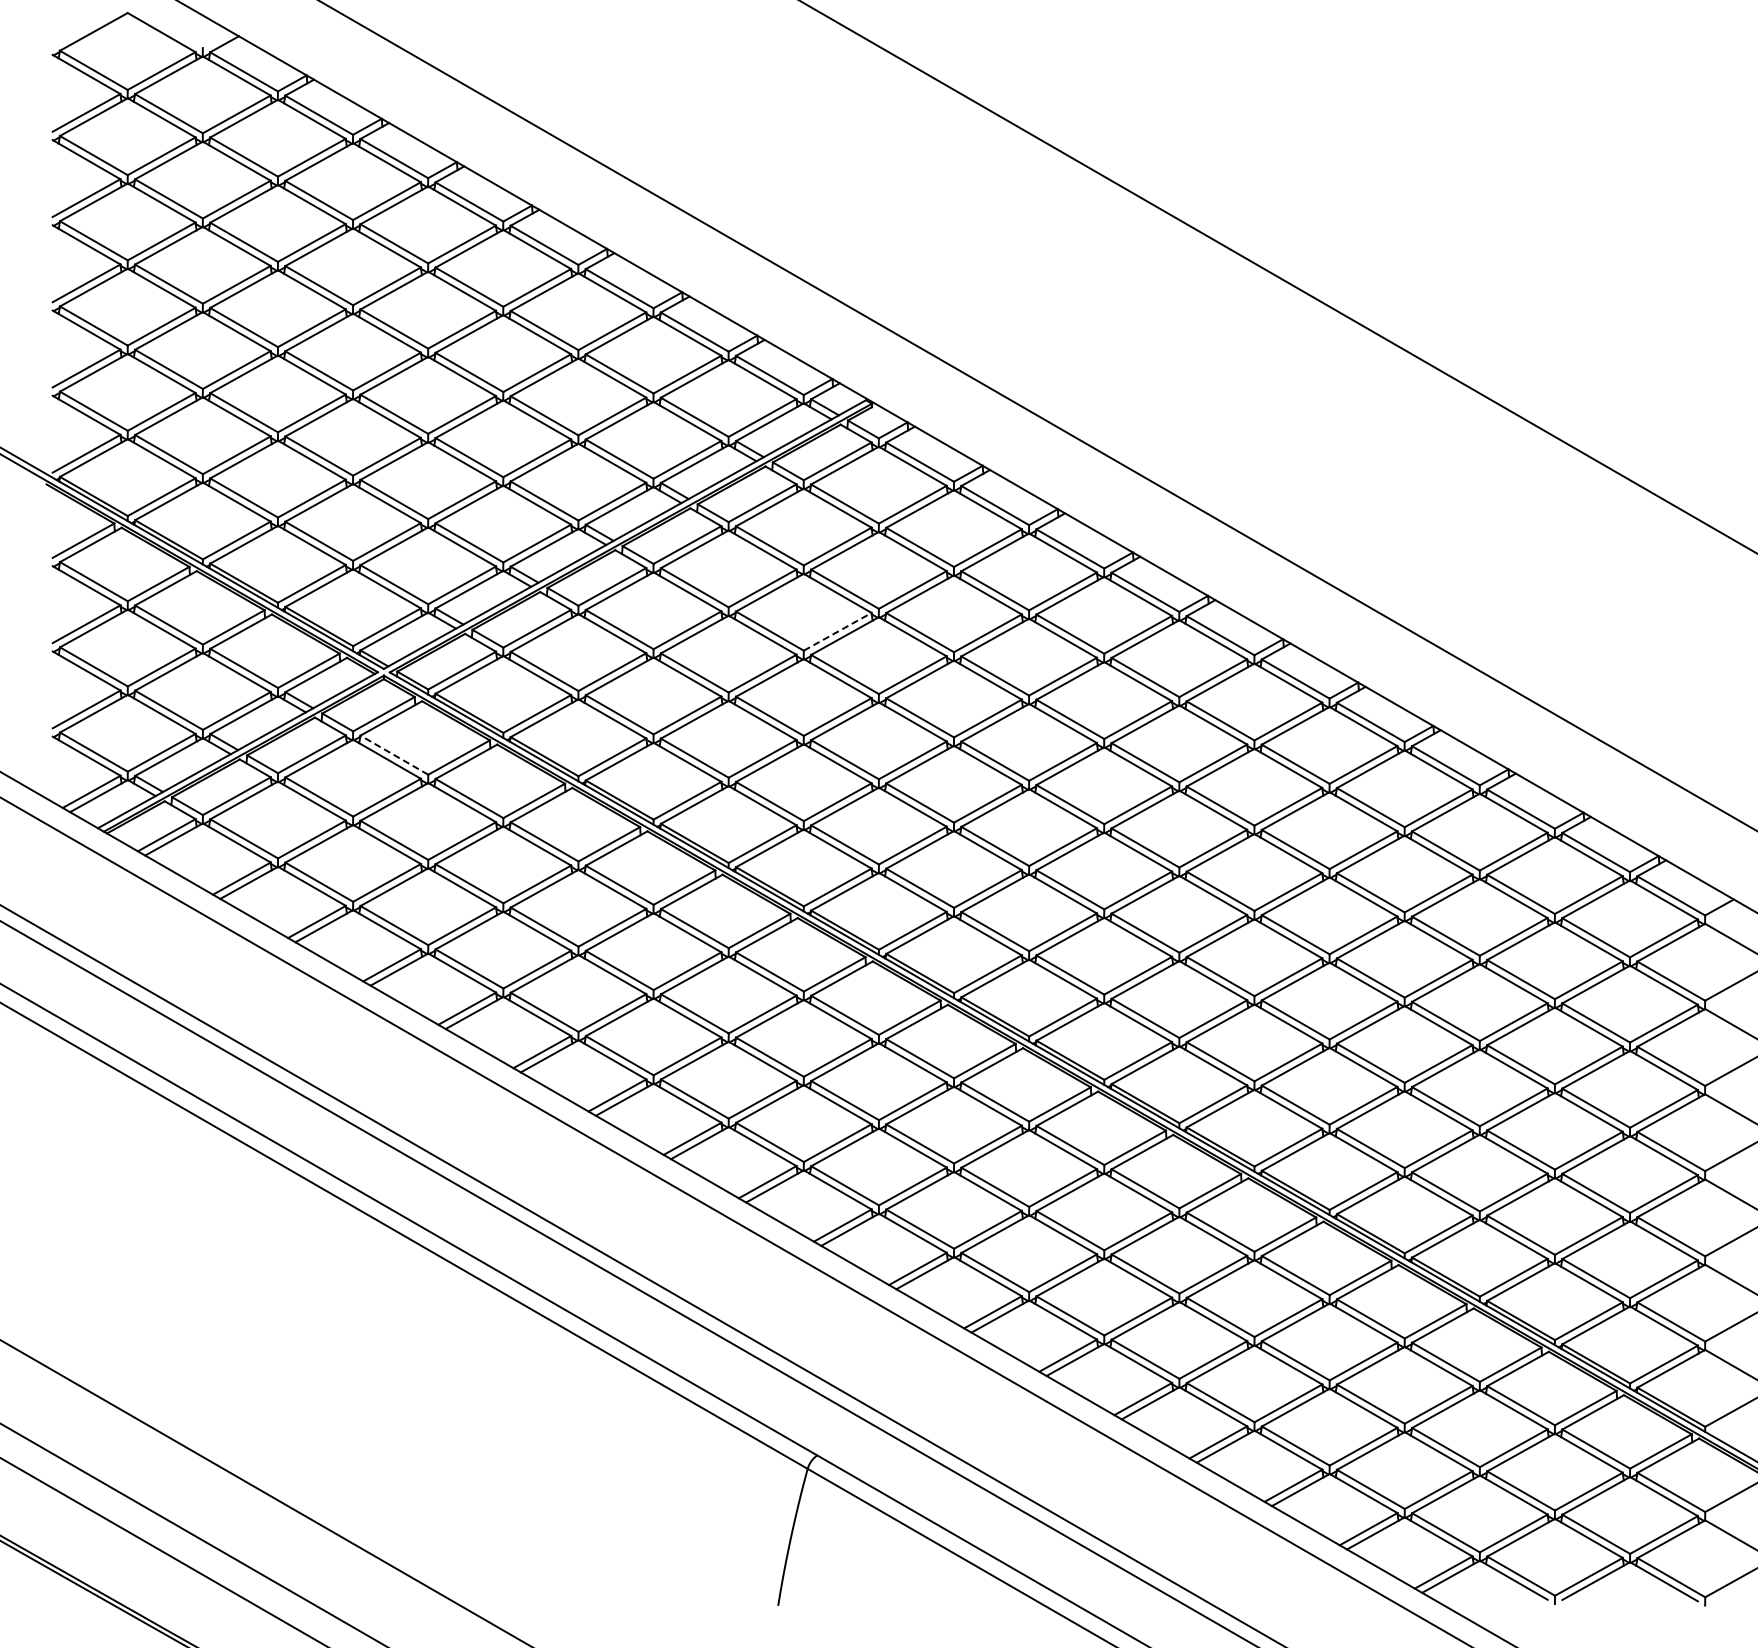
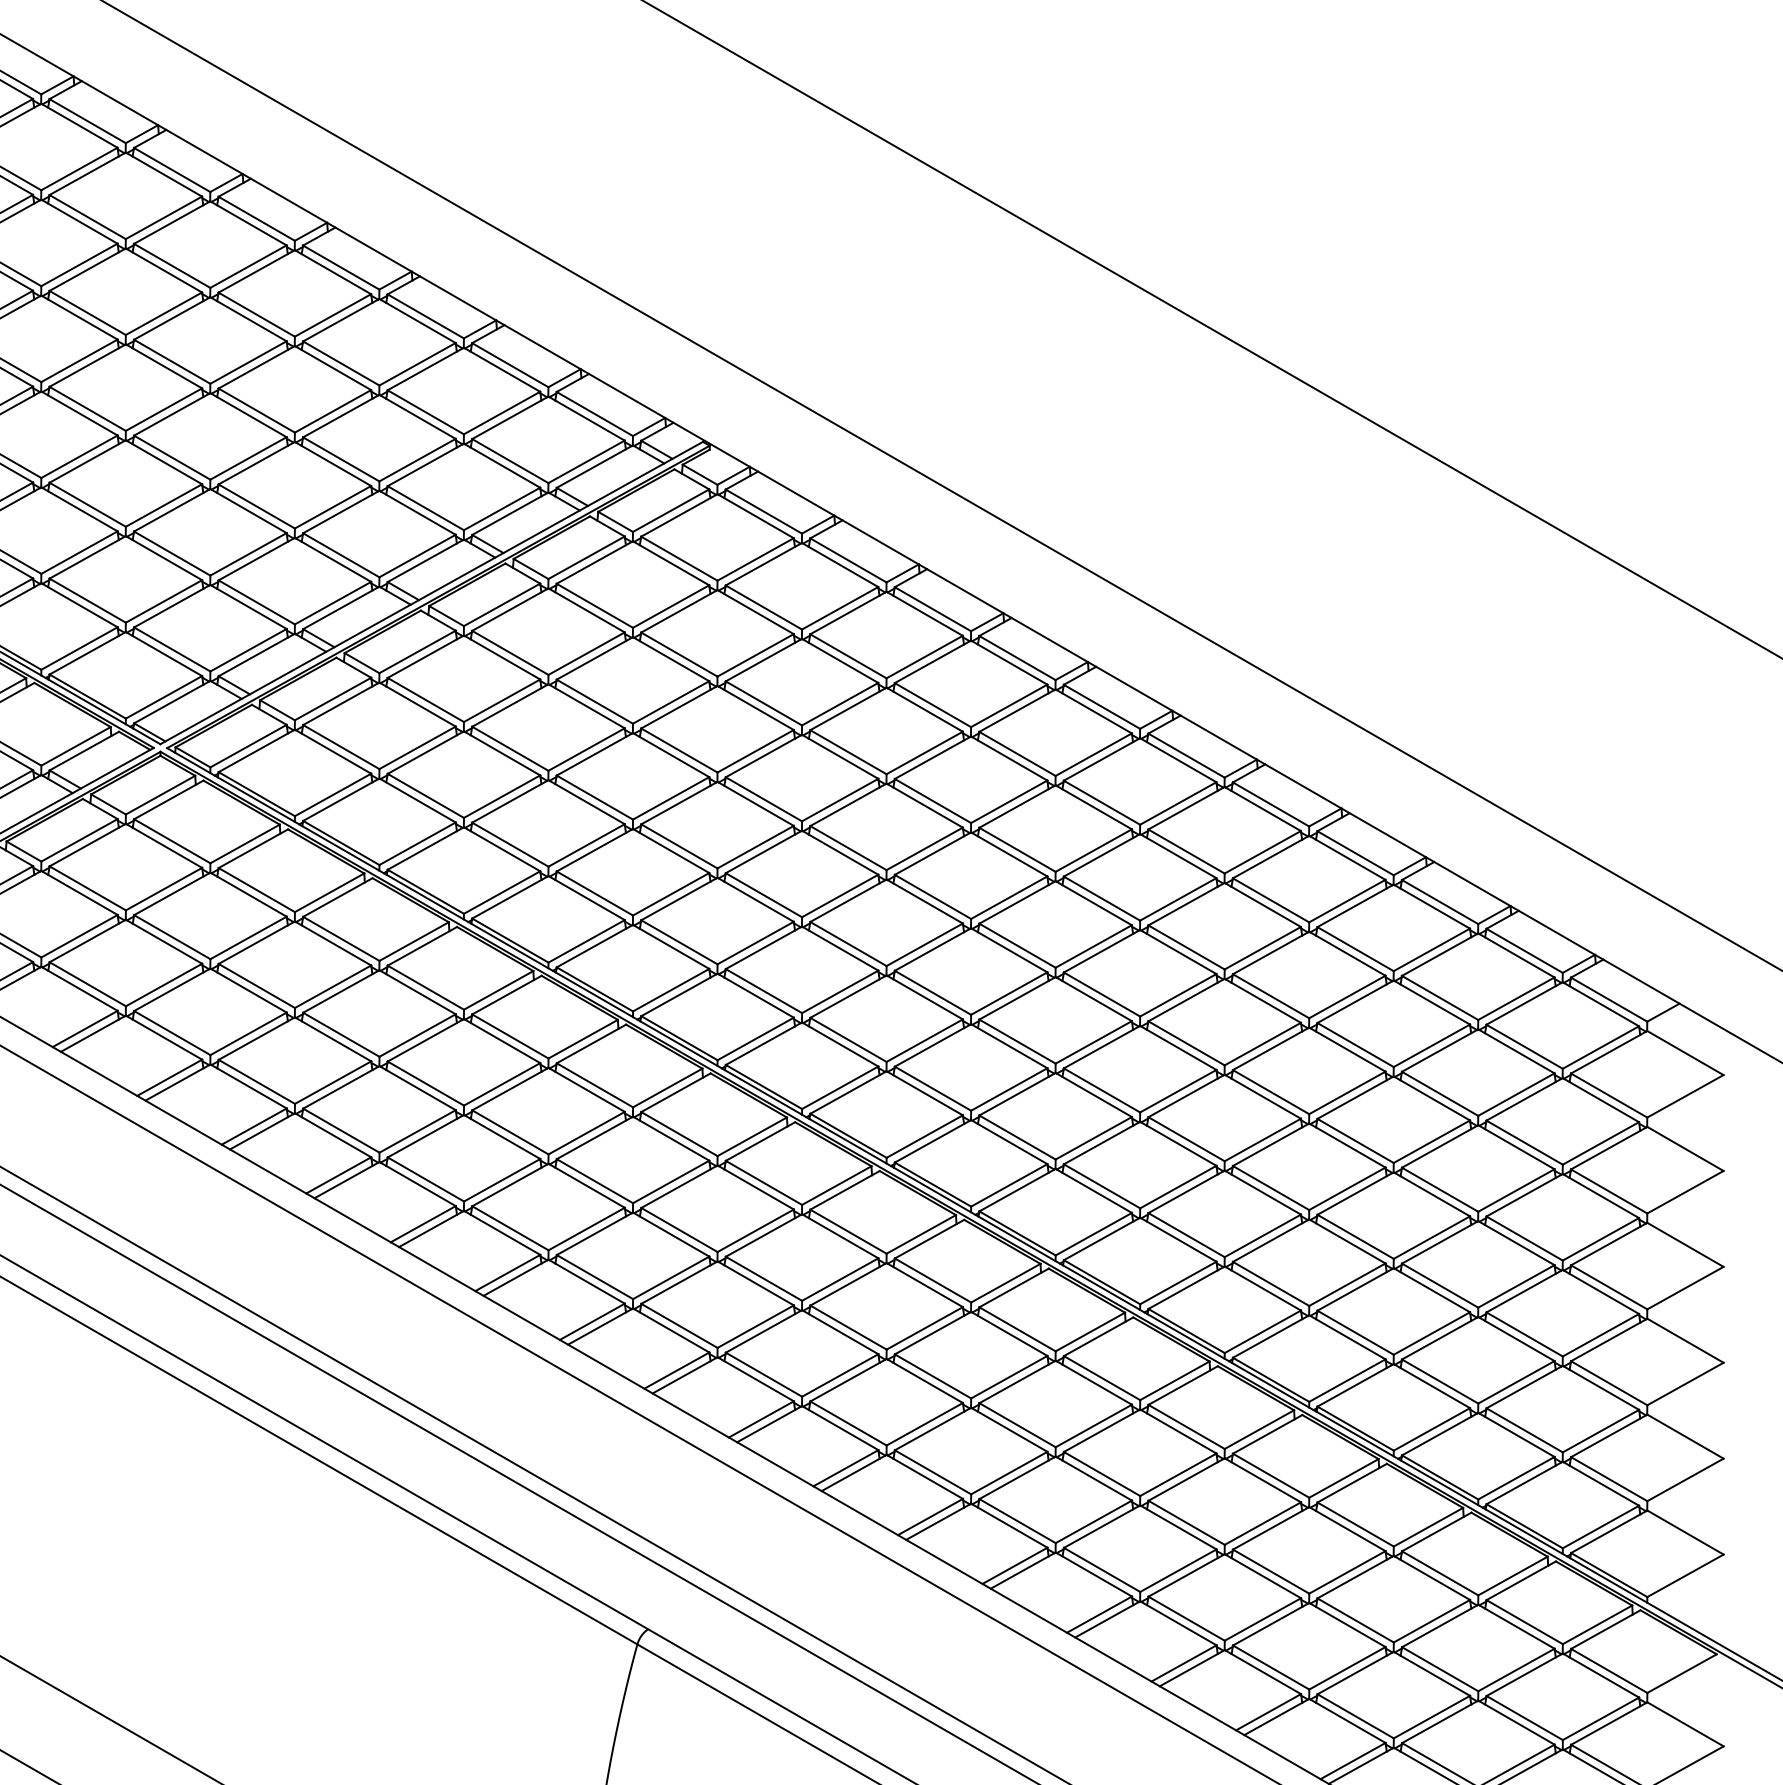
line: (837, 631) -> (670, 702), dashed -> solid
line: (393, 754) -> (171, 840), dashed -> solid

